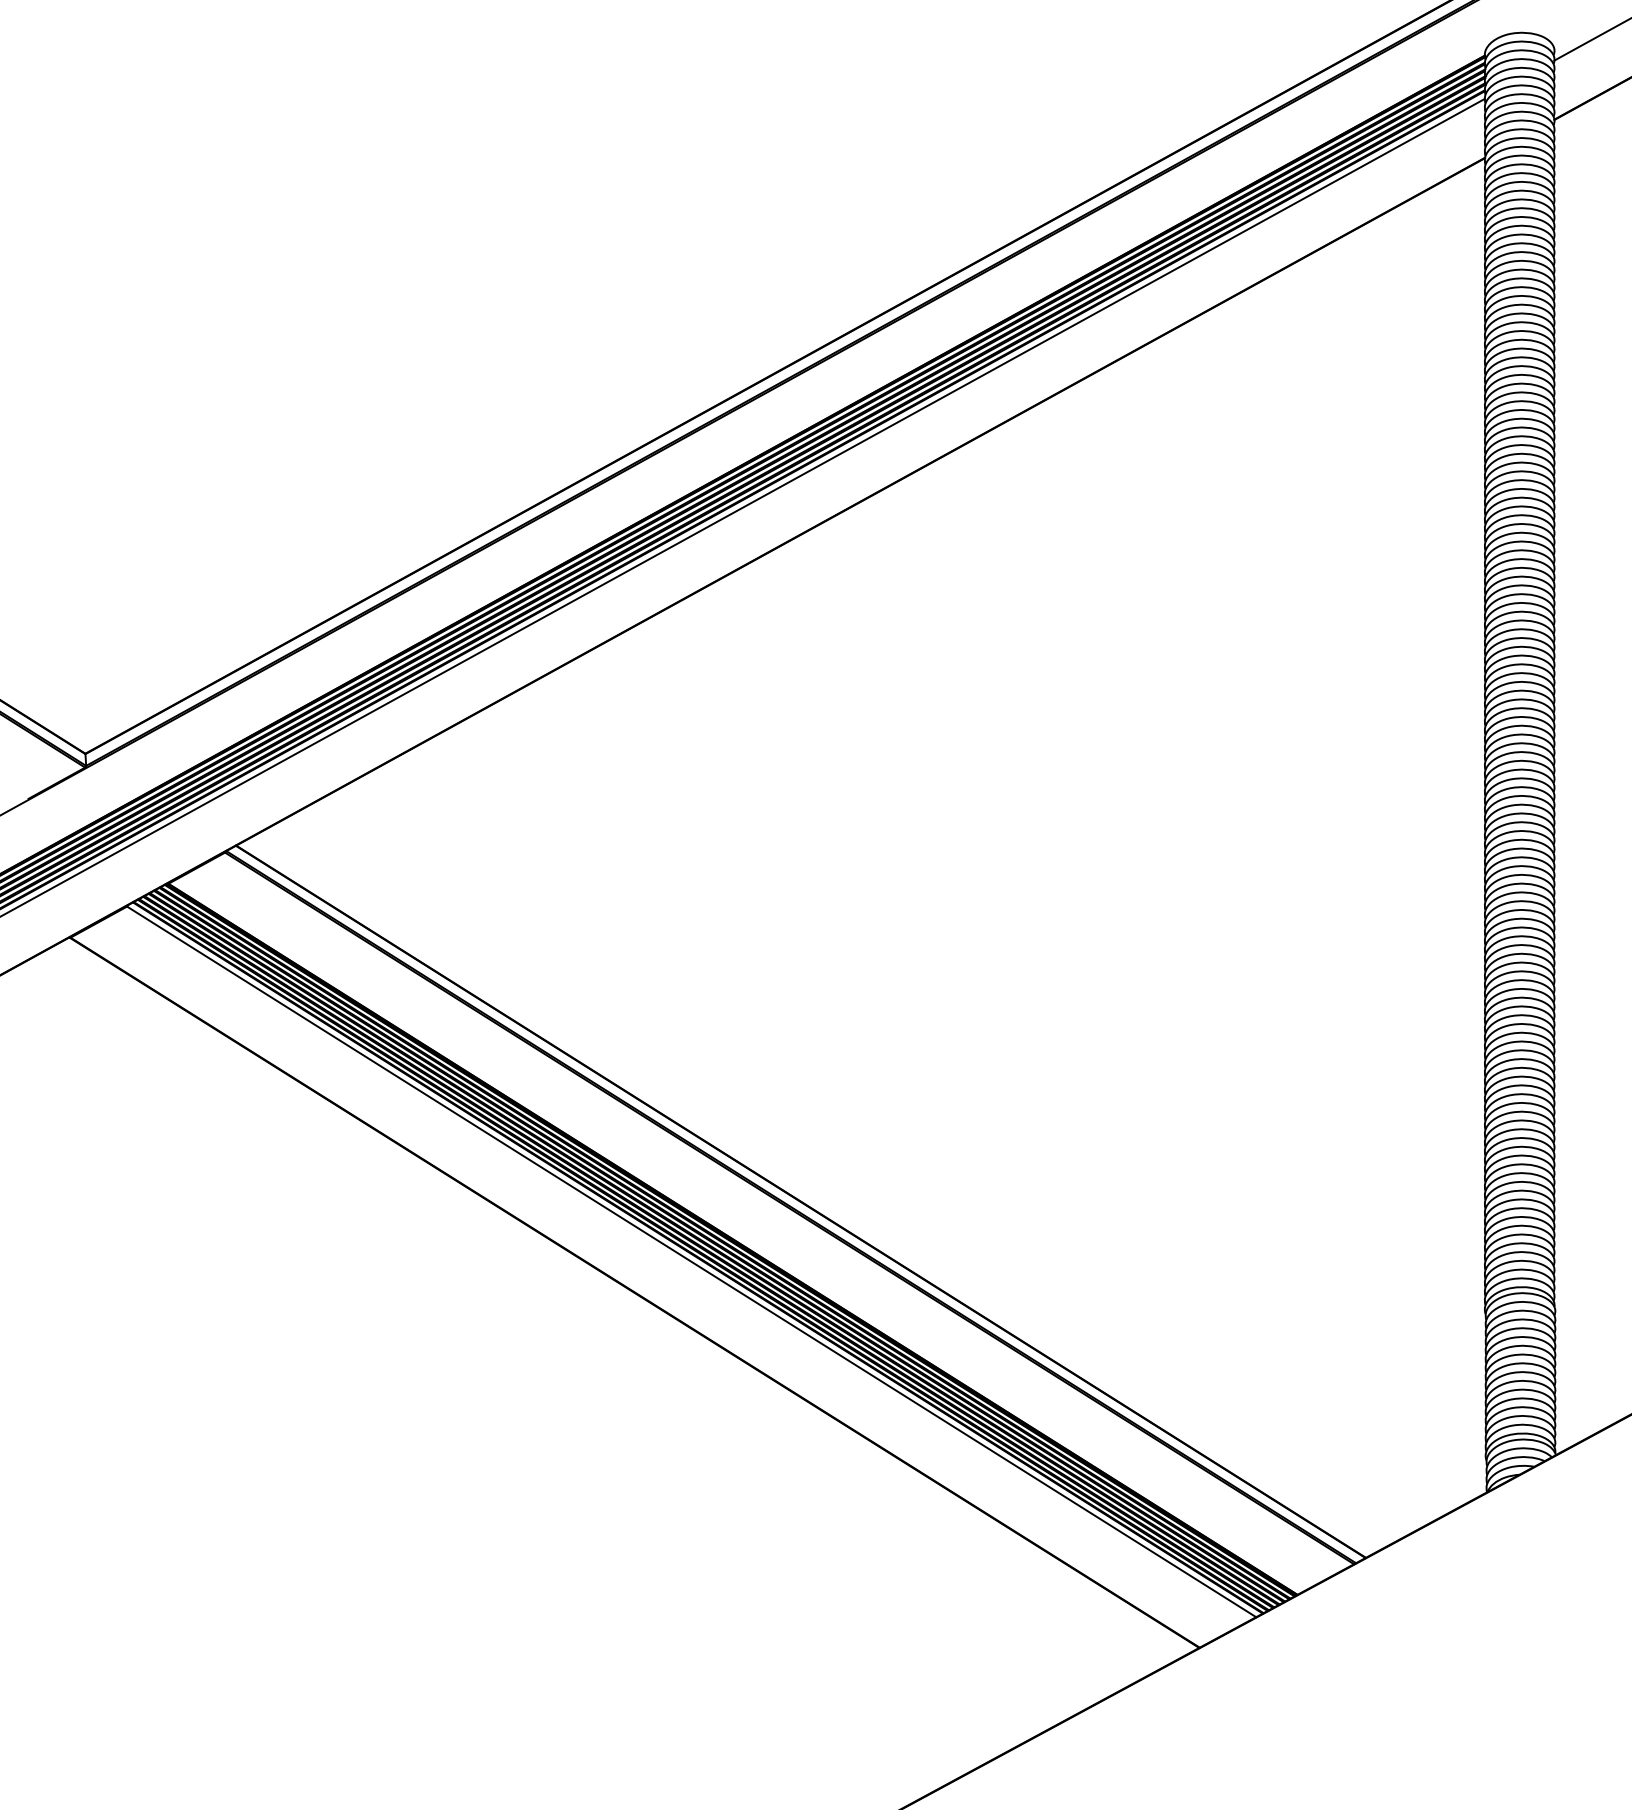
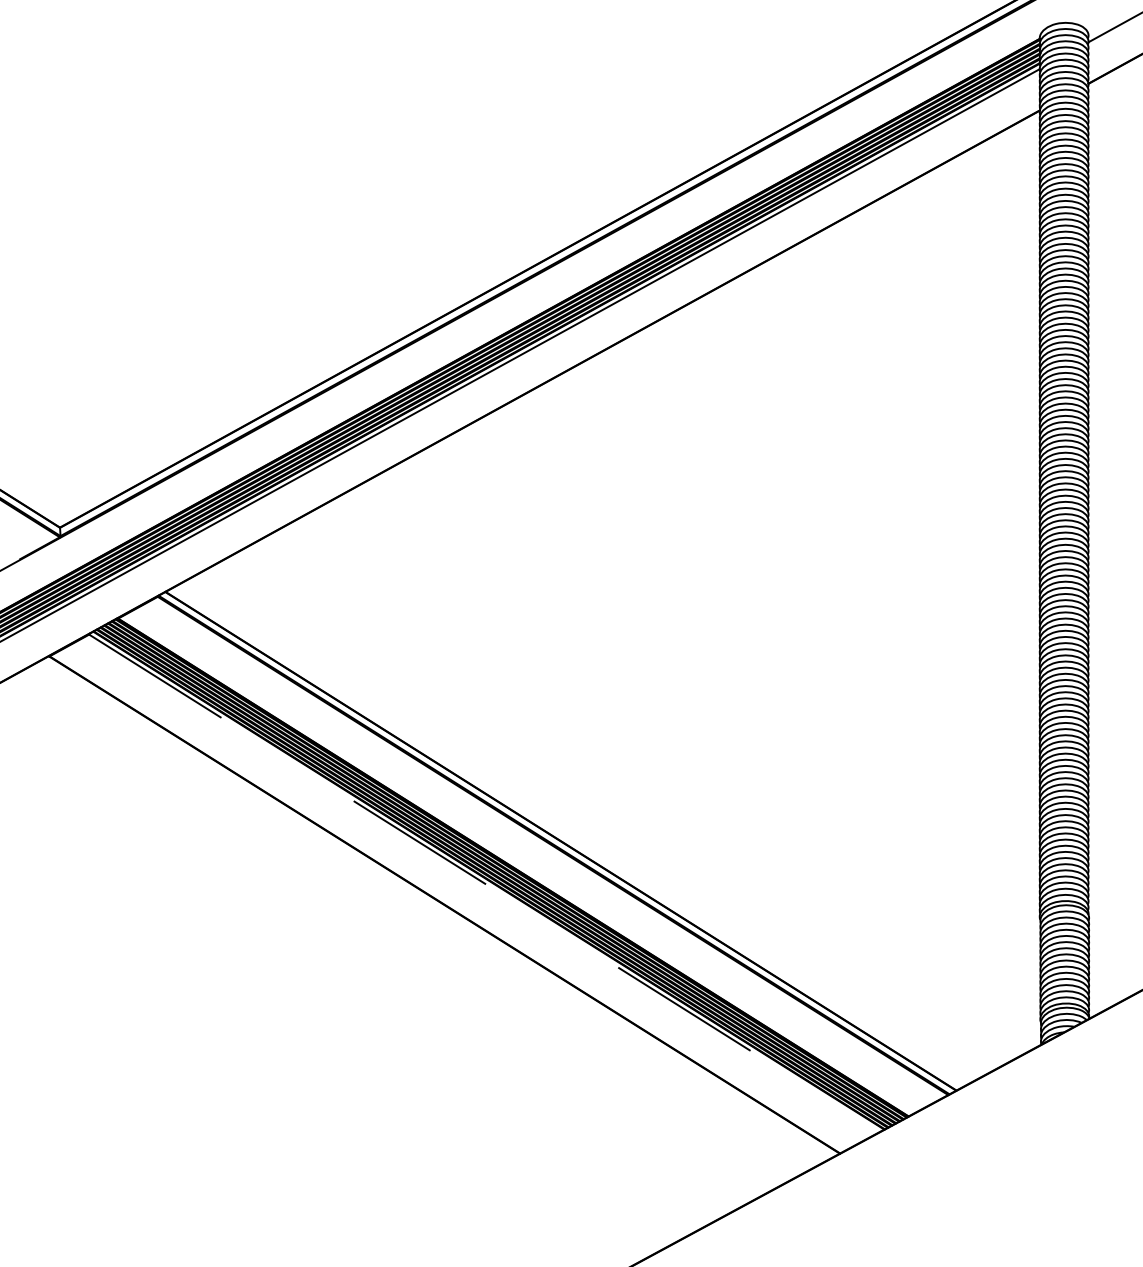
line: (692, 1262) -> (485, 883), solid -> dashed

